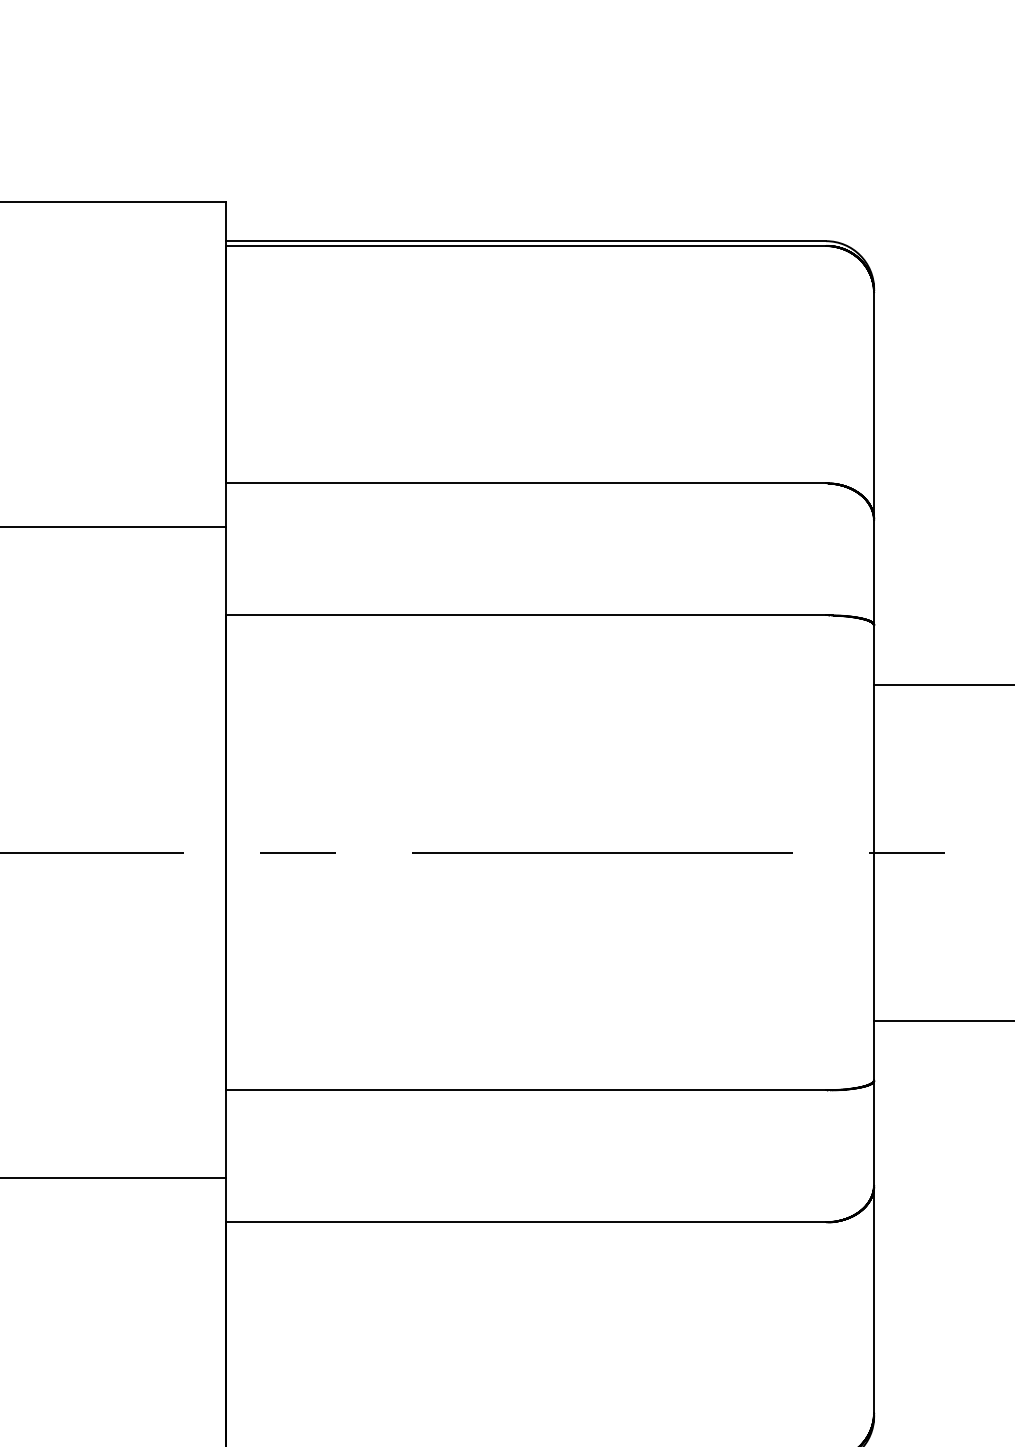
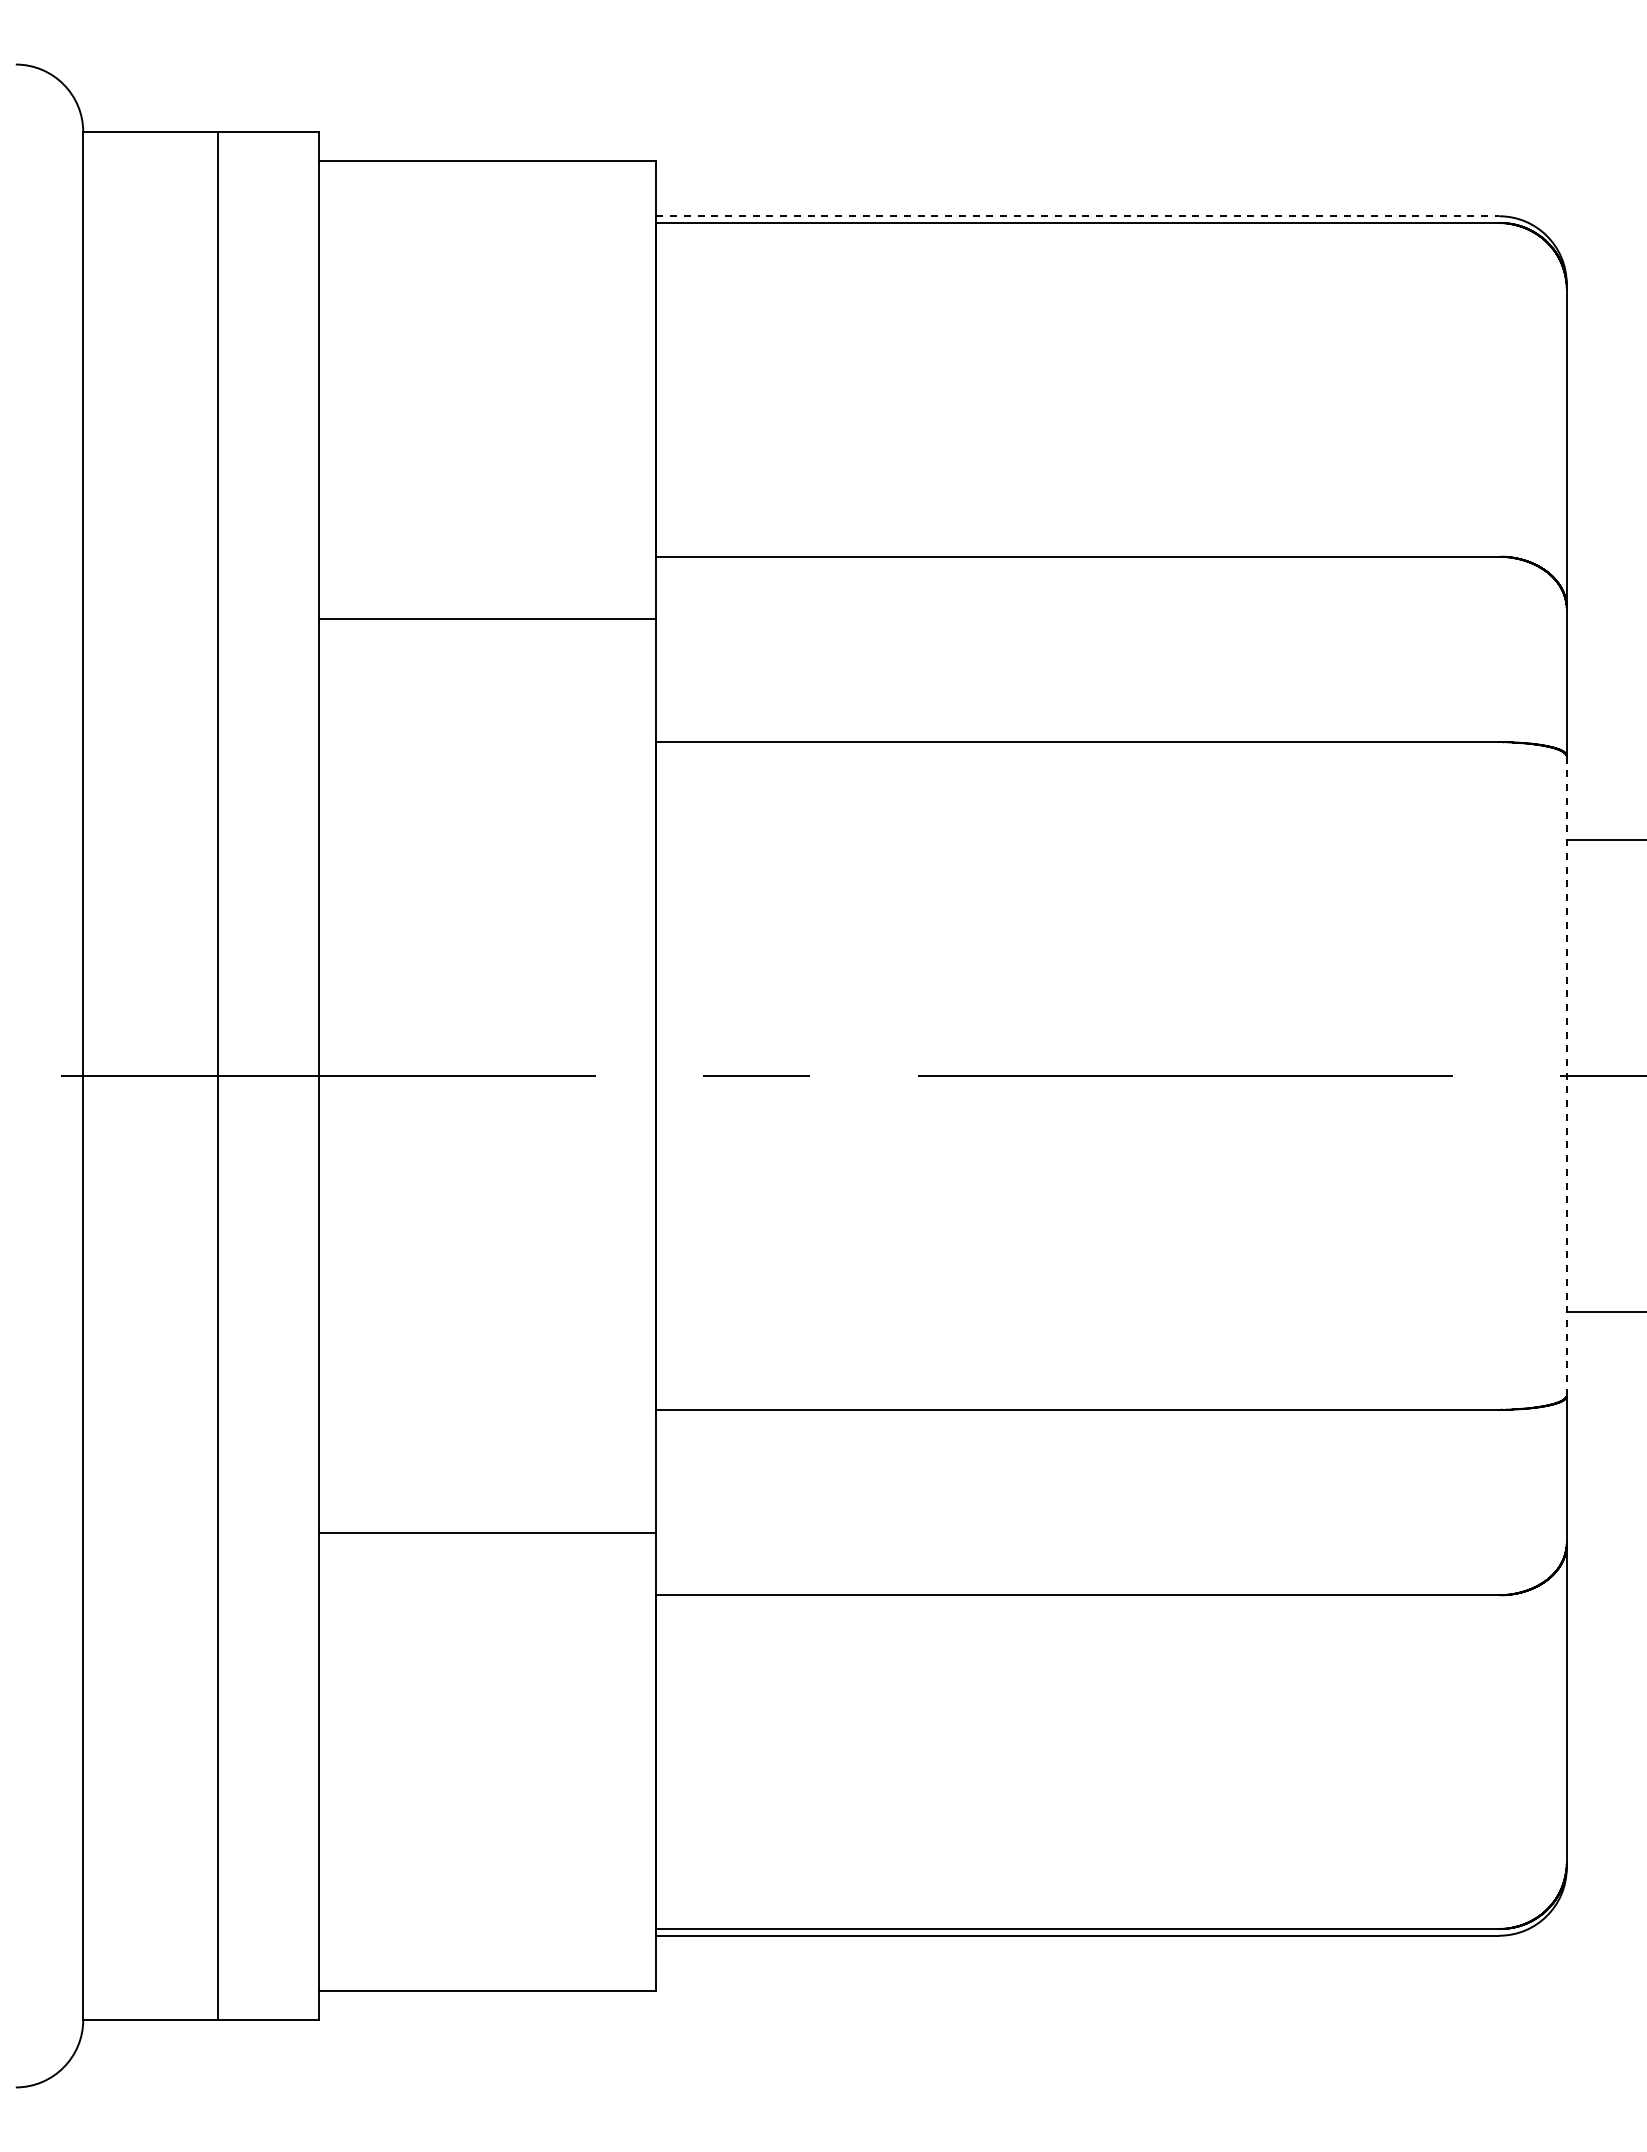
line: (526, 241) -> (1078, 216), solid -> dashed
line: (873, 852) -> (1566, 1075), solid -> dashed

